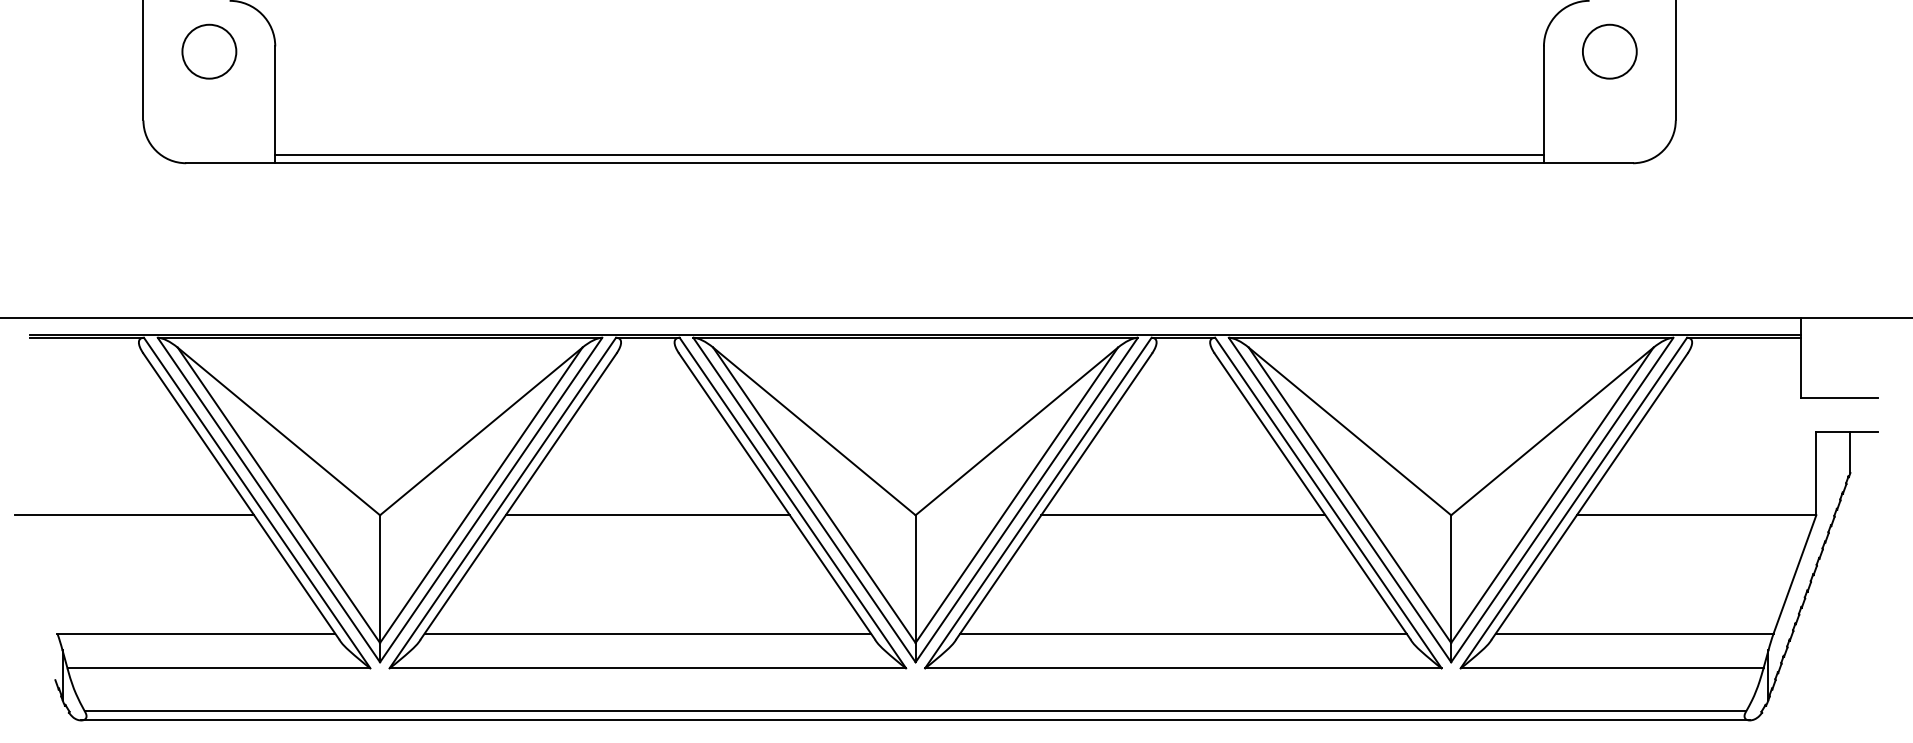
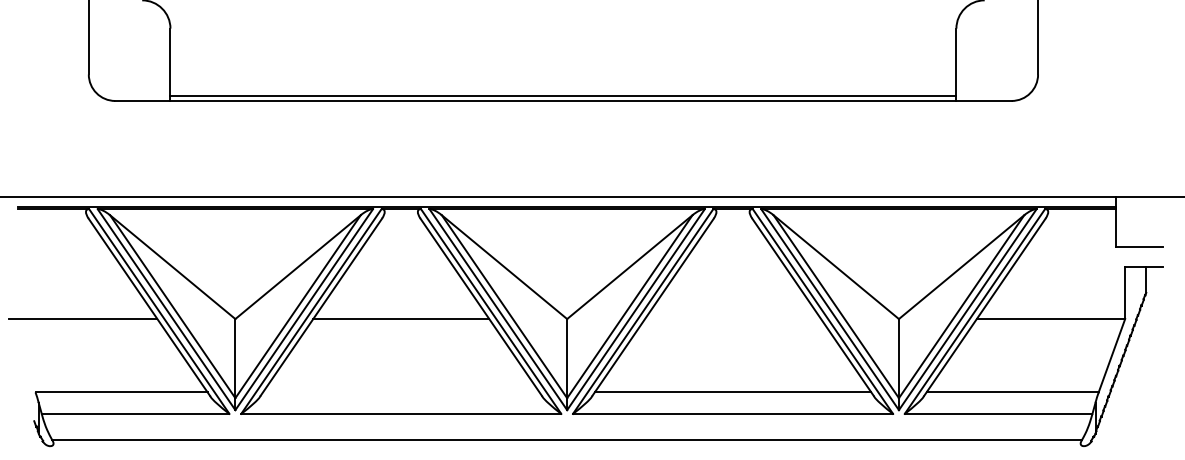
circle: (209, 51) -> (129, 31), removed
circle: (1608, 51) -> (996, 31), removed
line: (1184, 515) -> (733, 319), removed
line: (648, 633) -> (401, 392), removed
line: (914, 720) -> (566, 446), removed

